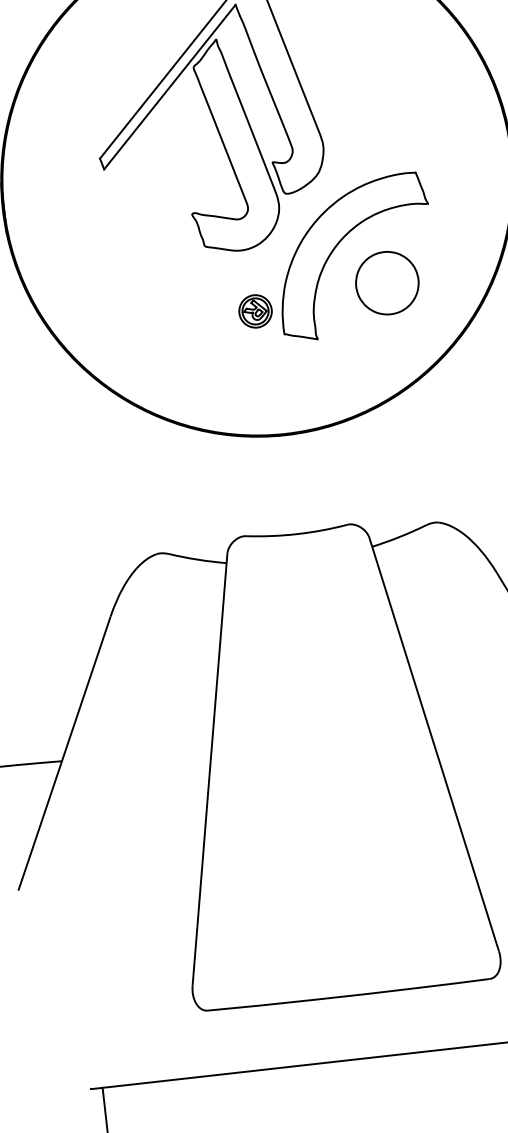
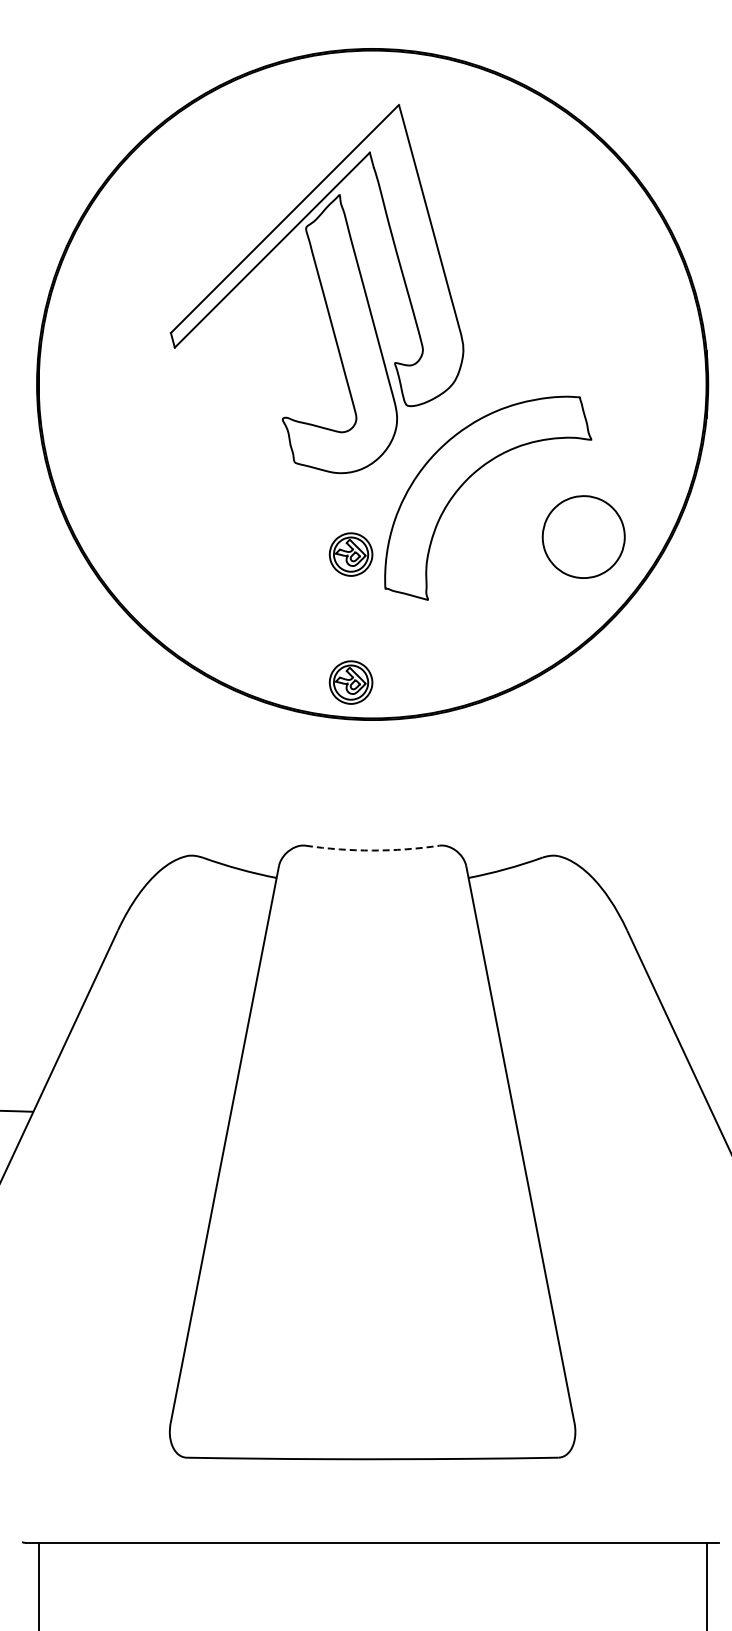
part: (387, 282) -> (583, 536), moved
part: (265, 408) -> (350, 682), added
arc: (296, 534) -> (372, 850), solid -> dashed

